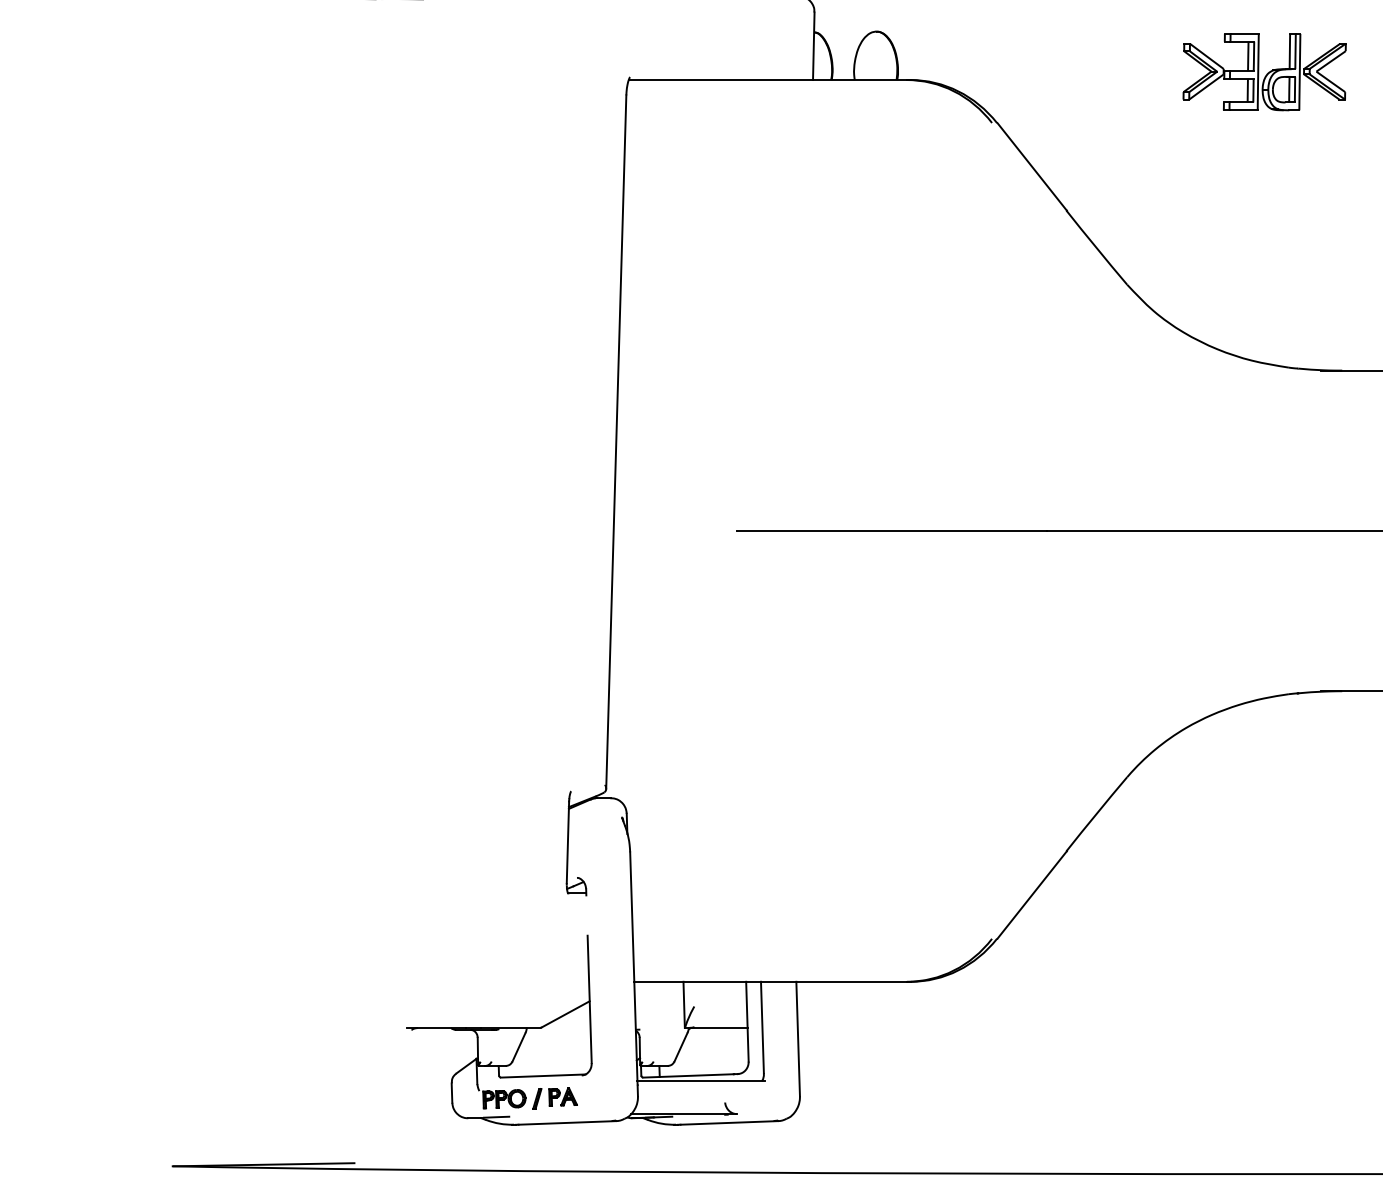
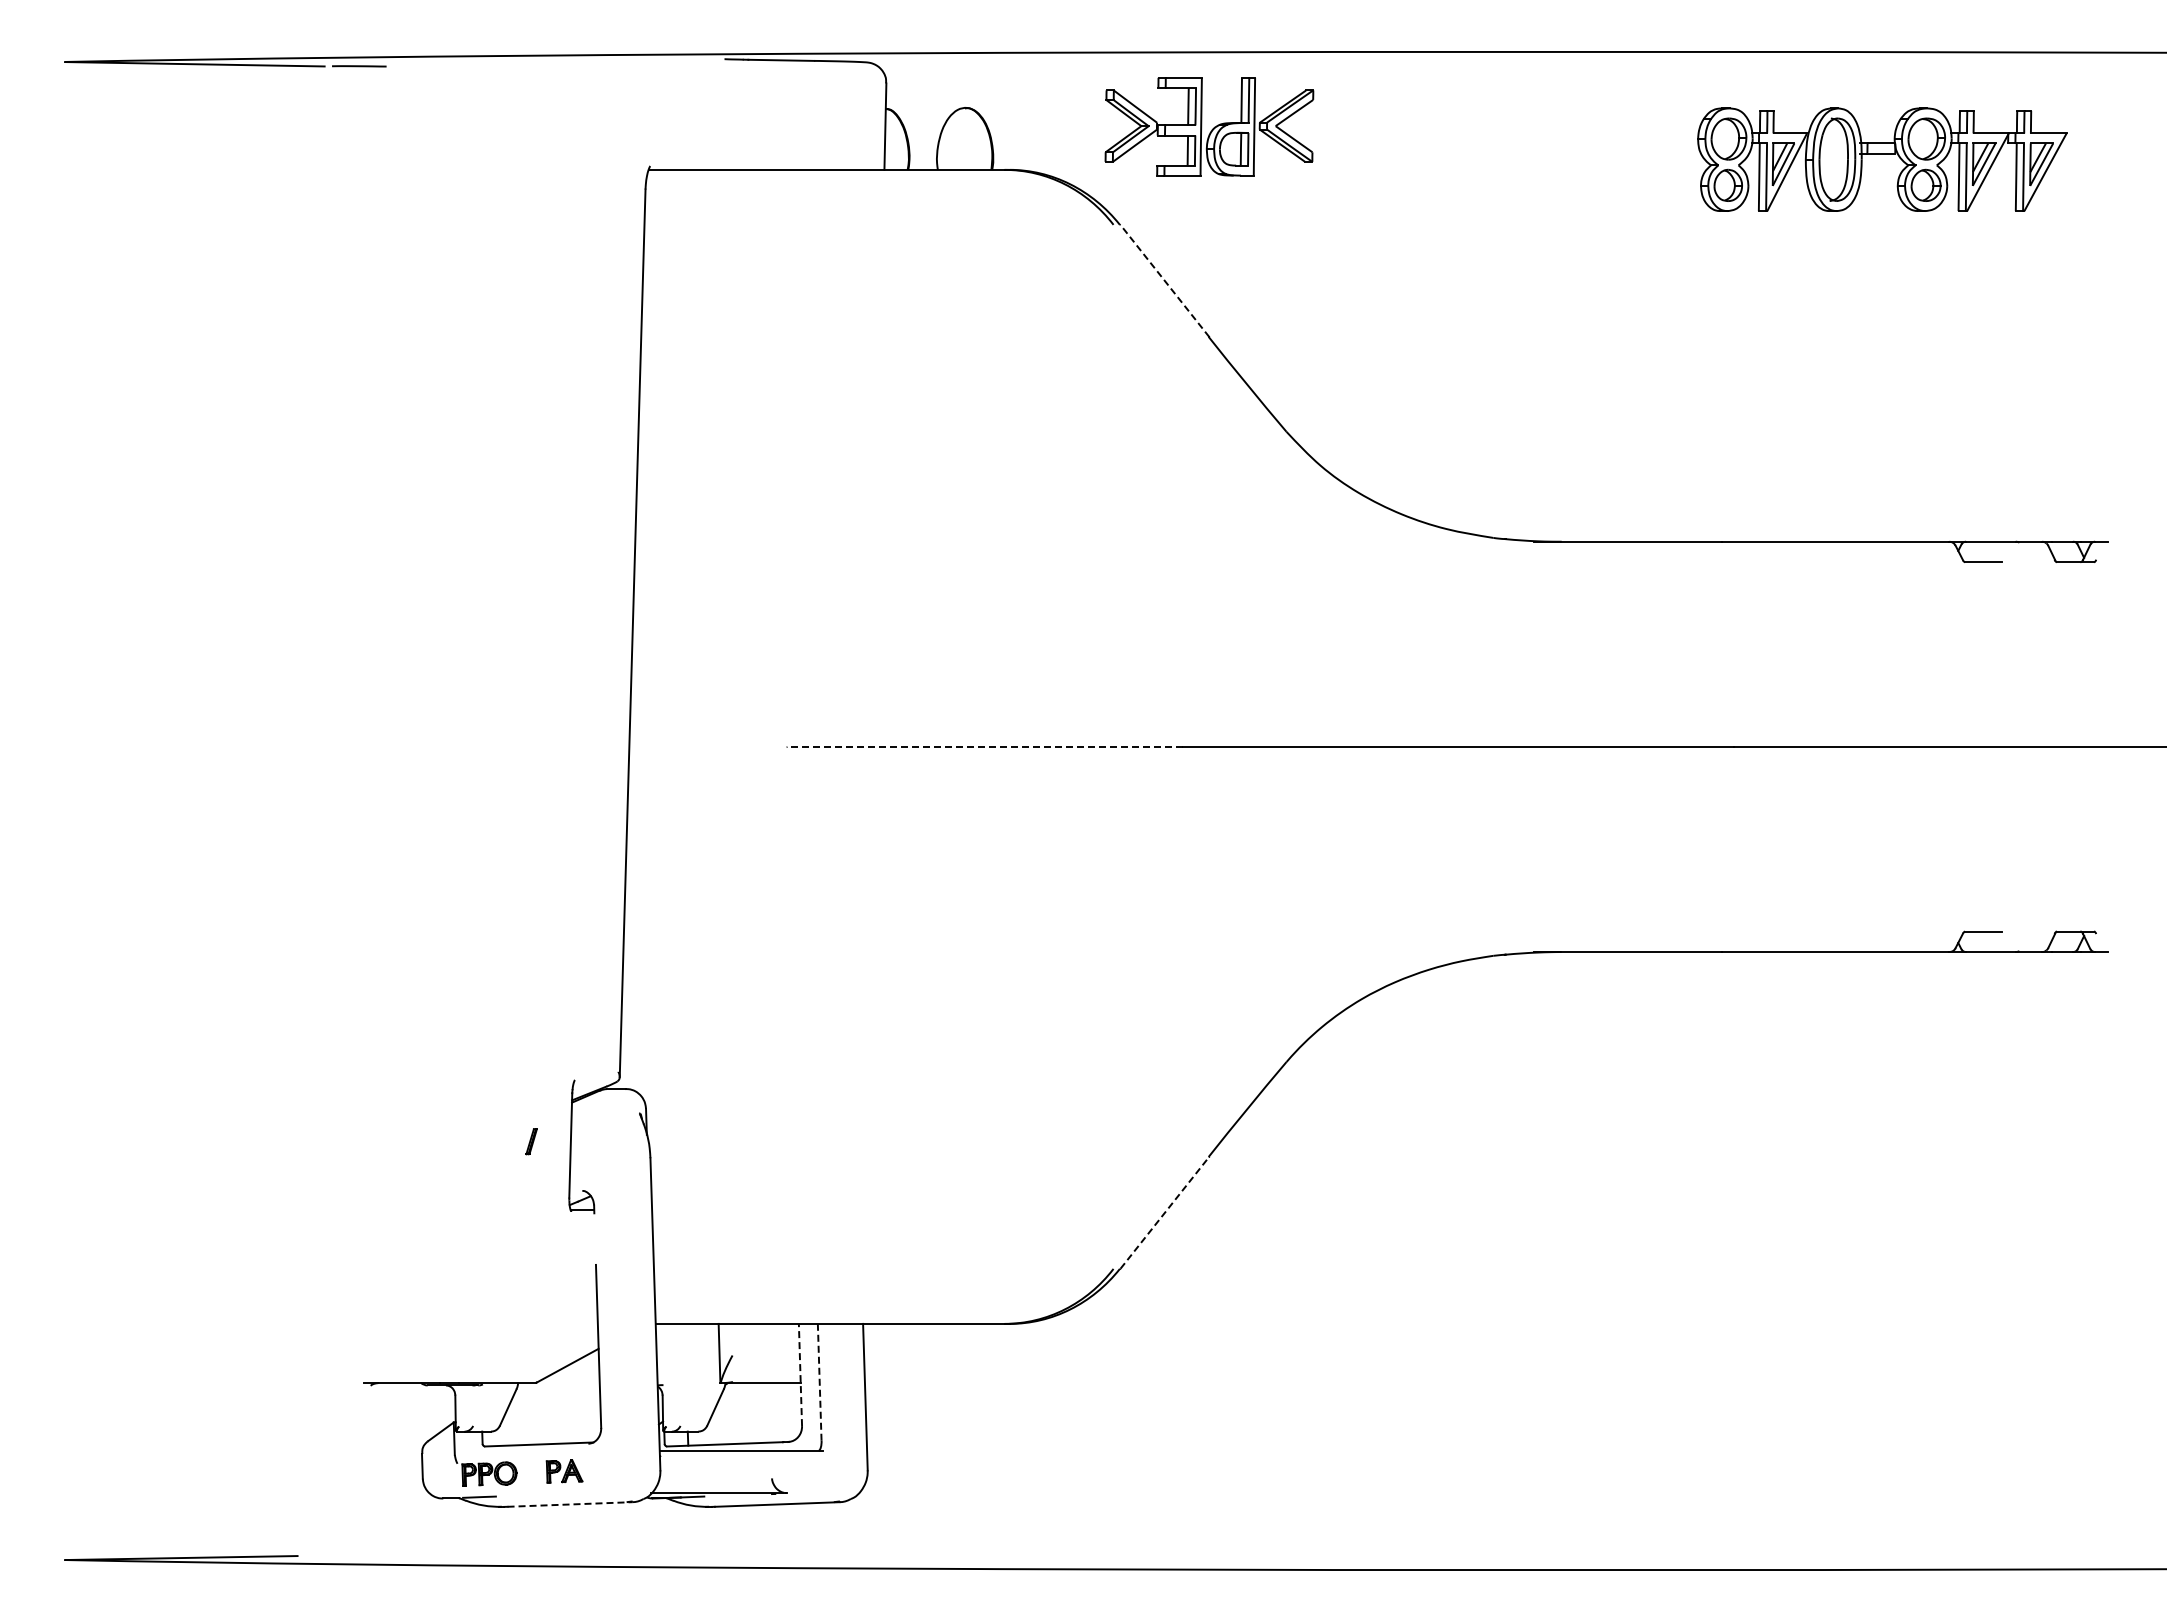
part: (1264, 71) -> (1209, 126), moved
line: (1031, 167) -> (1164, 281), solid -> dashed
line: (891, 530) -> (985, 746), solid -> dashed
line: (1032, 894) -> (1165, 1212), solid -> dashed
line: (747, 1021) -> (800, 1374), solid -> dashed
line: (762, 1026) -> (819, 1381), solid -> dashed
part: (537, 1098) -> (531, 1141), moved
line: (567, 1122) -> (570, 1504), solid -> dashed

